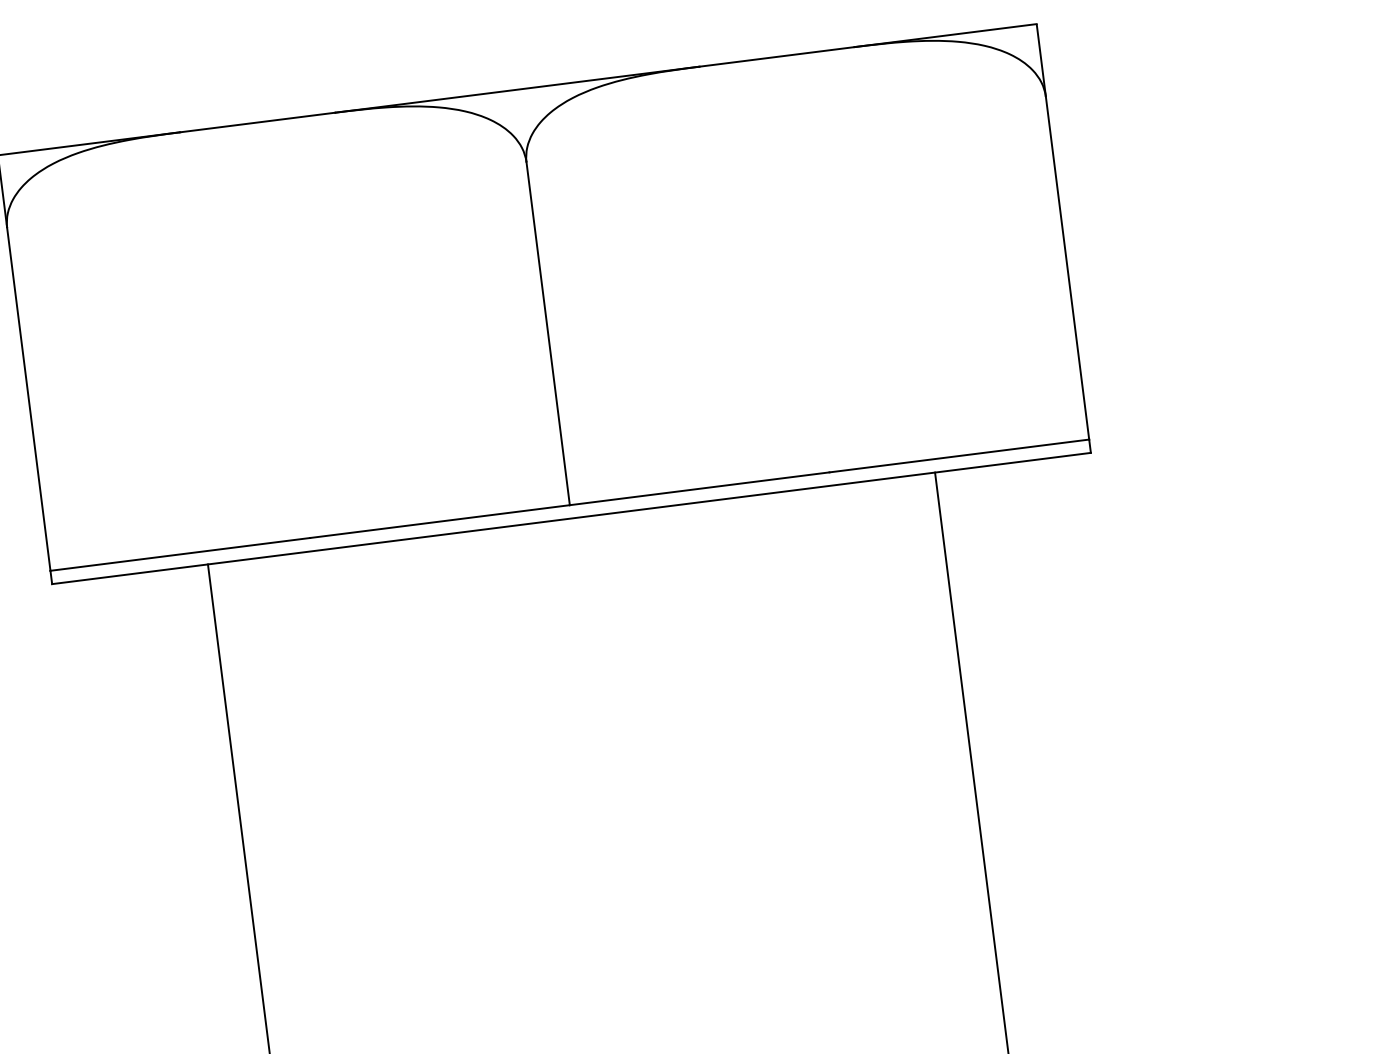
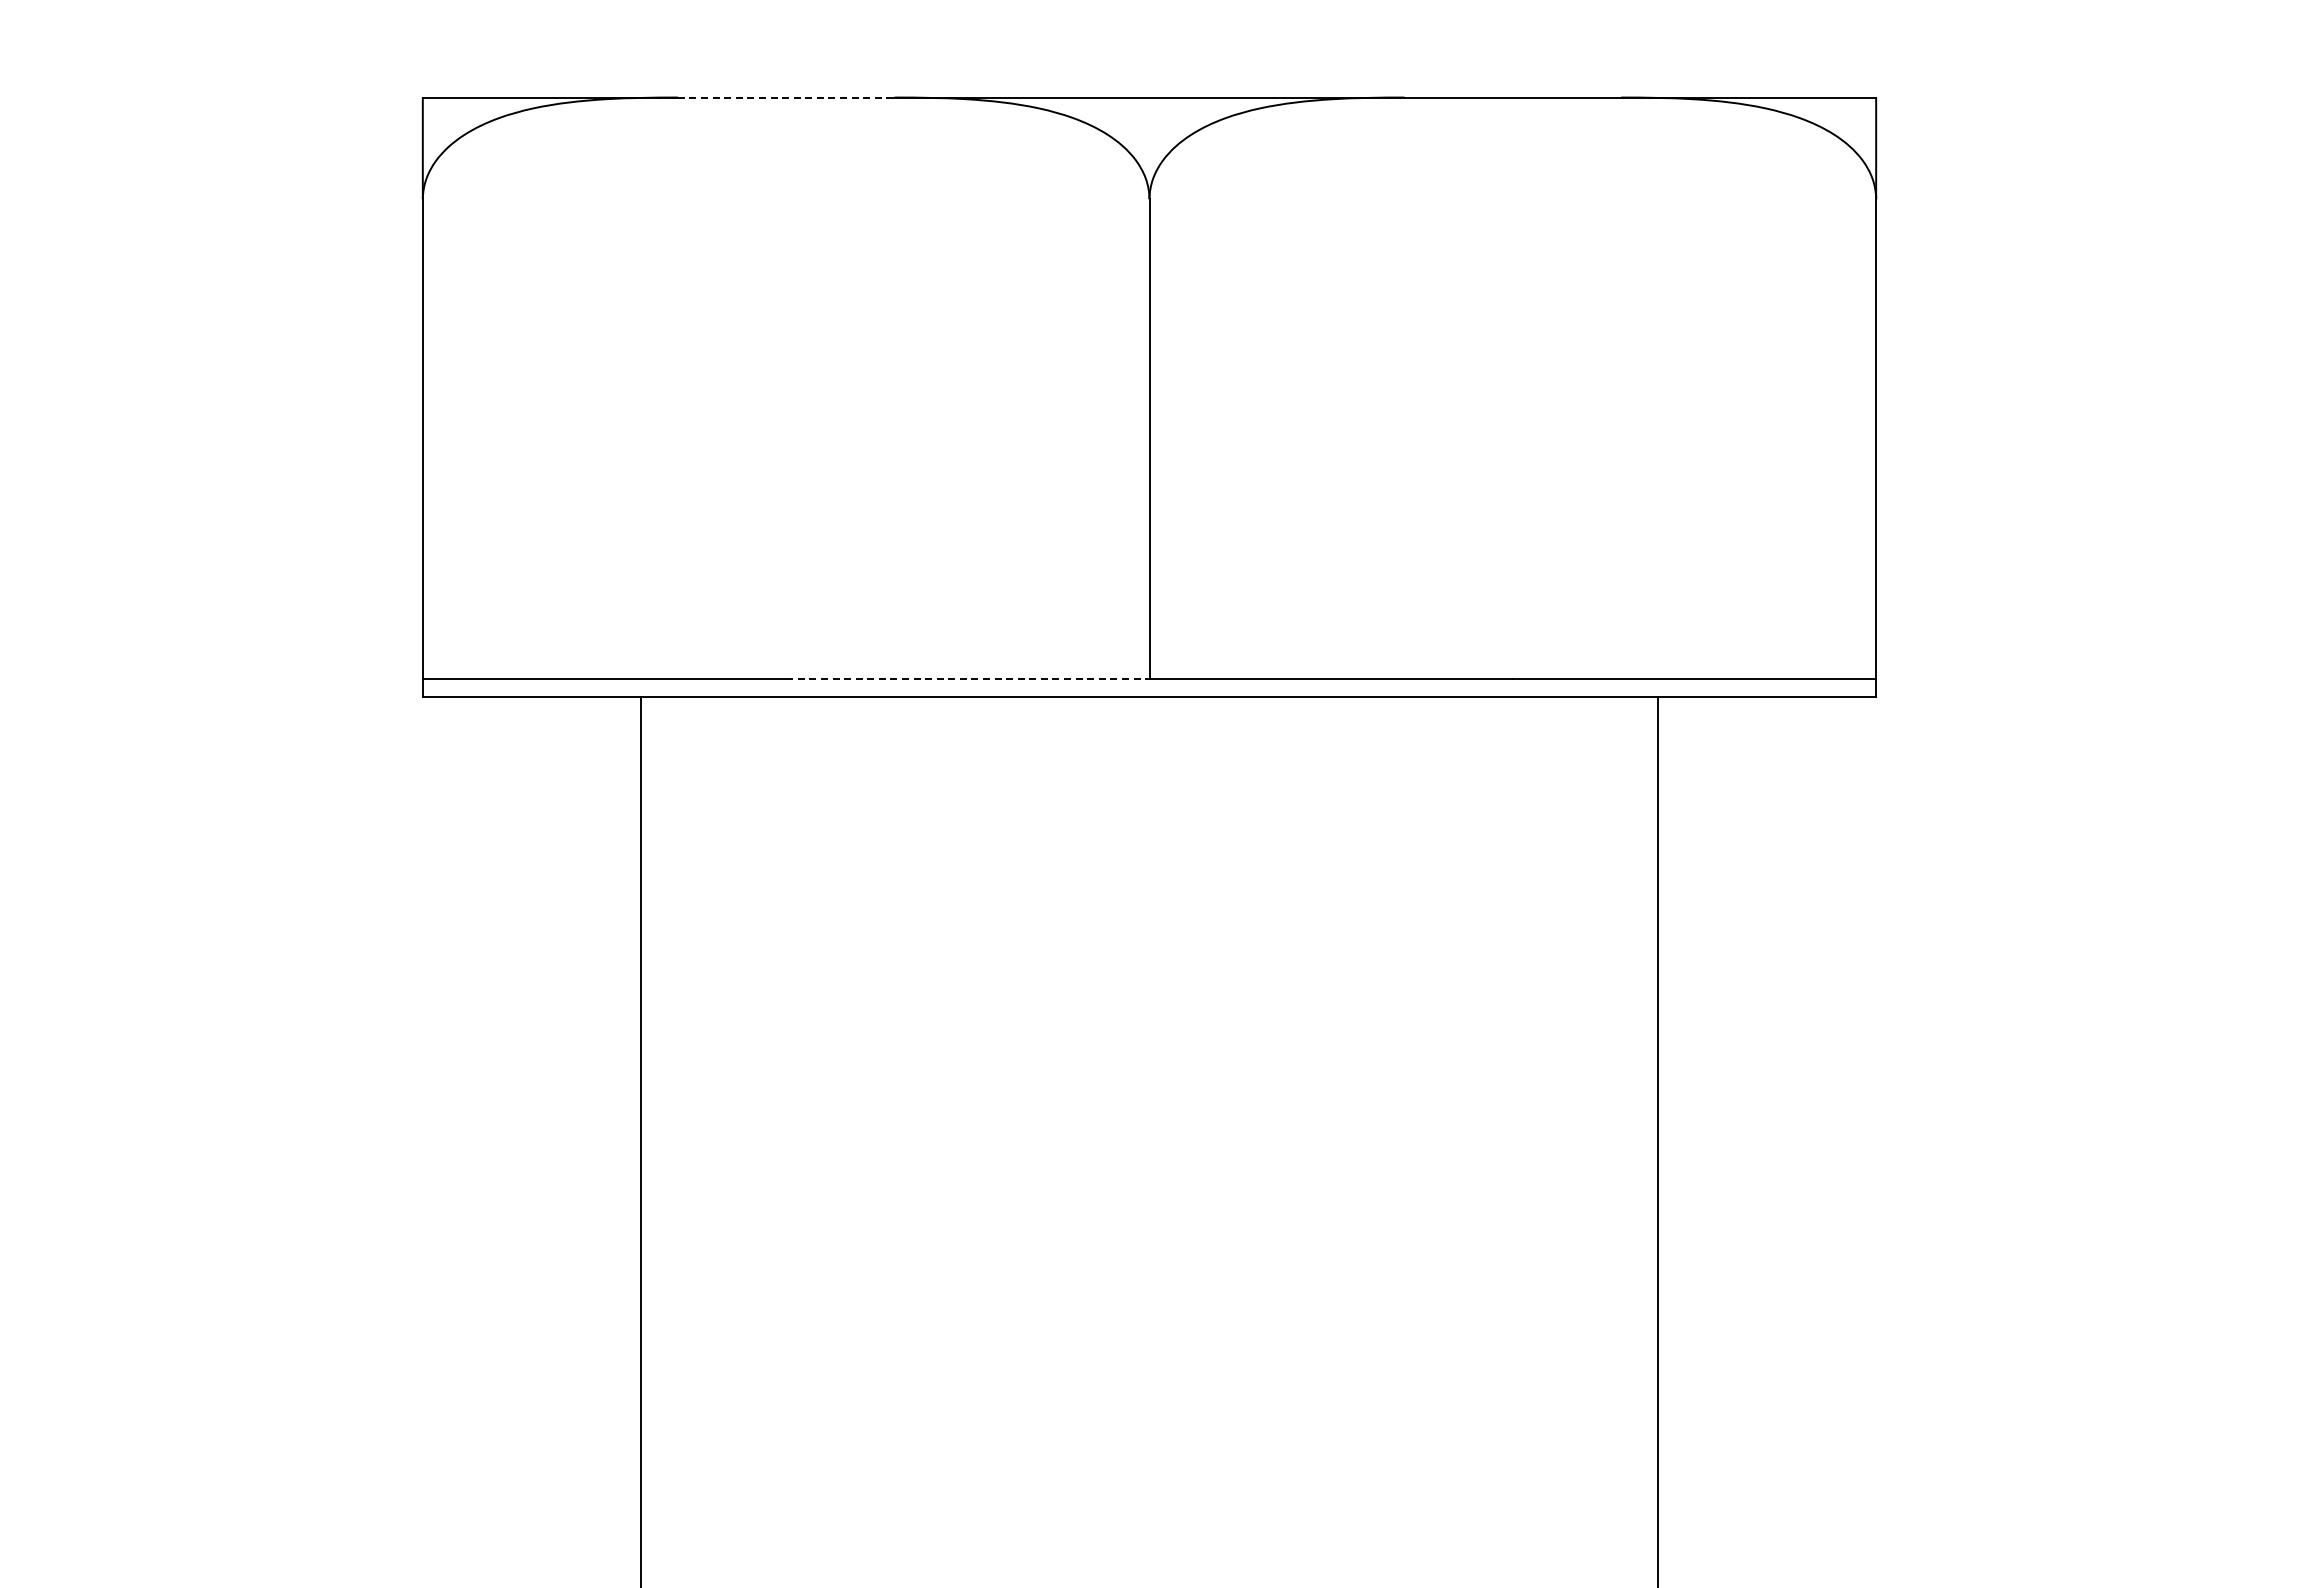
line: (257, 122) -> (786, 97), solid -> dashed
line: (439, 521) -> (967, 678), solid -> dashed

